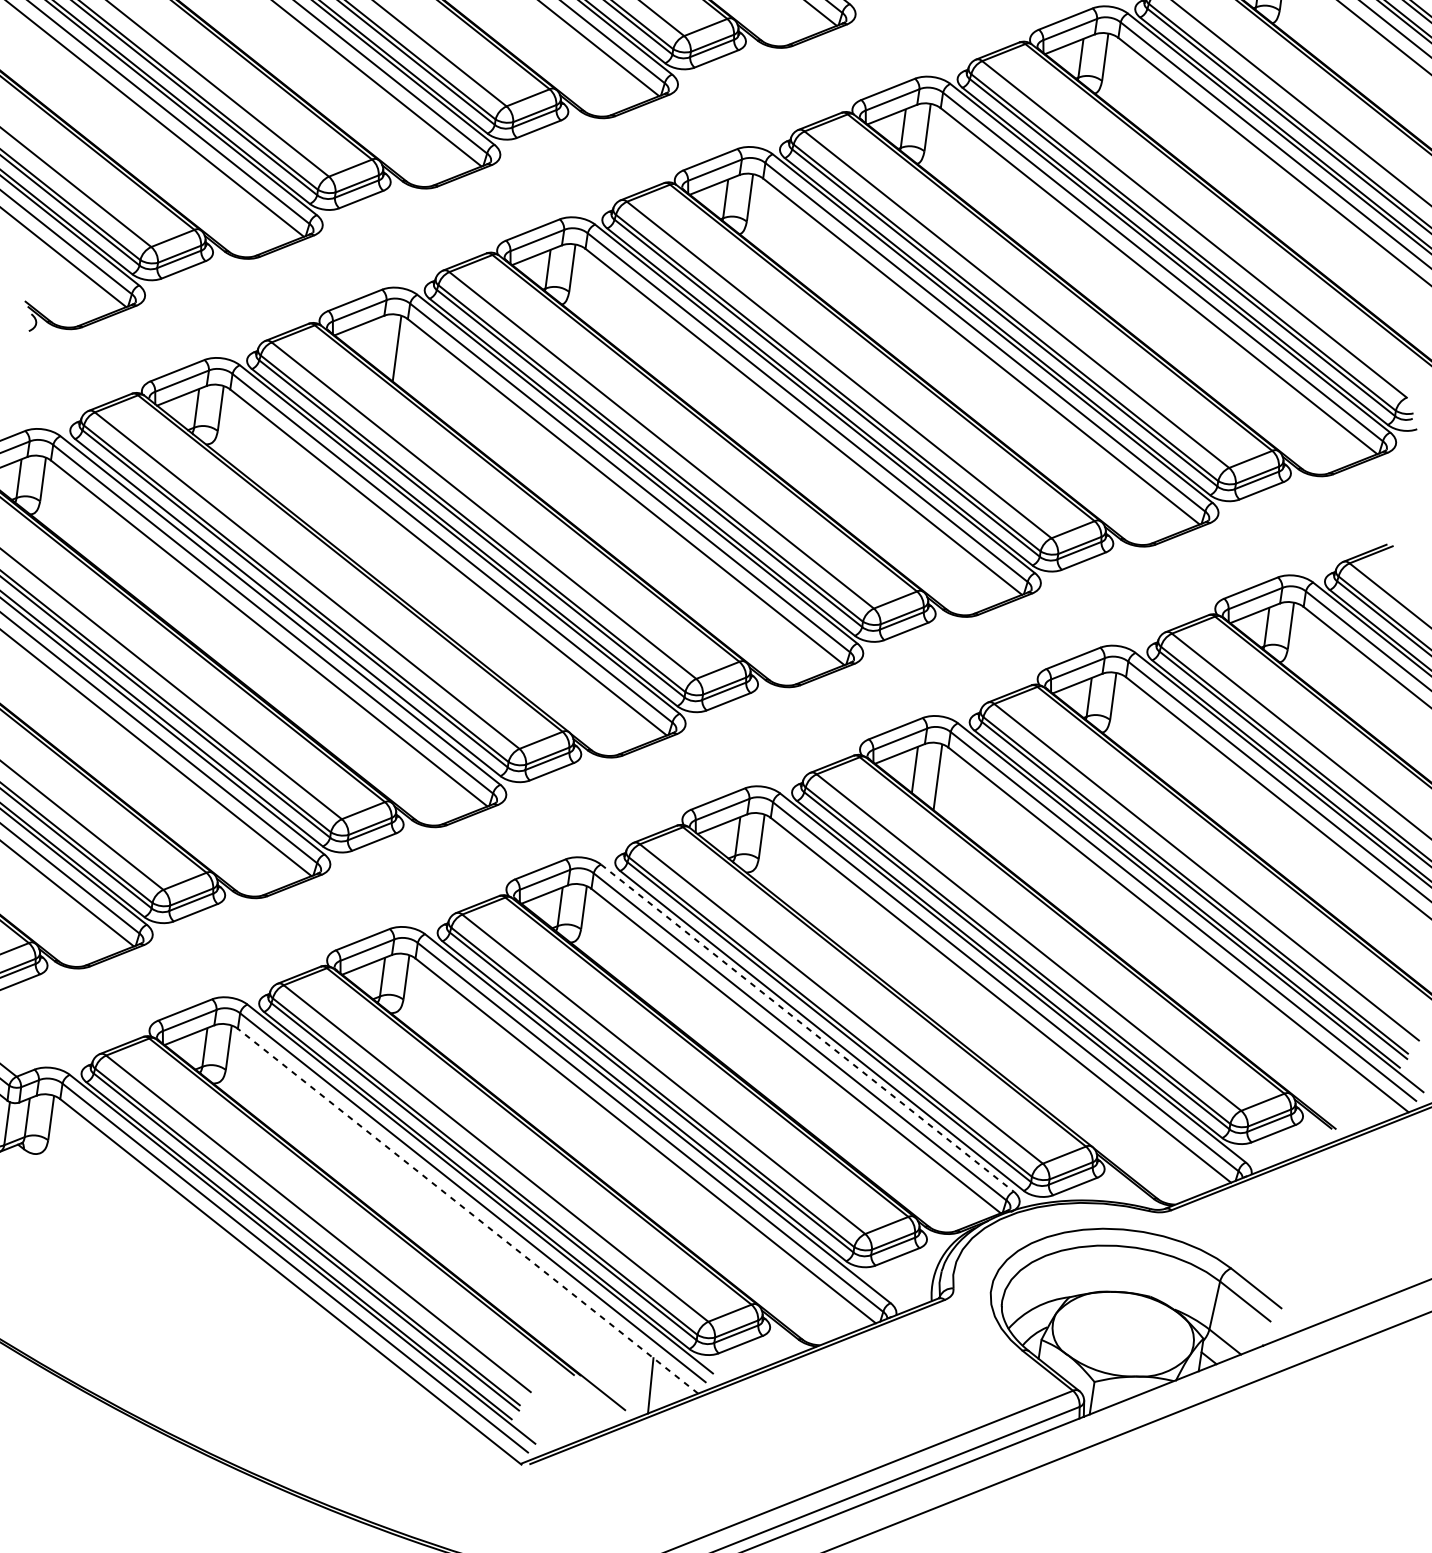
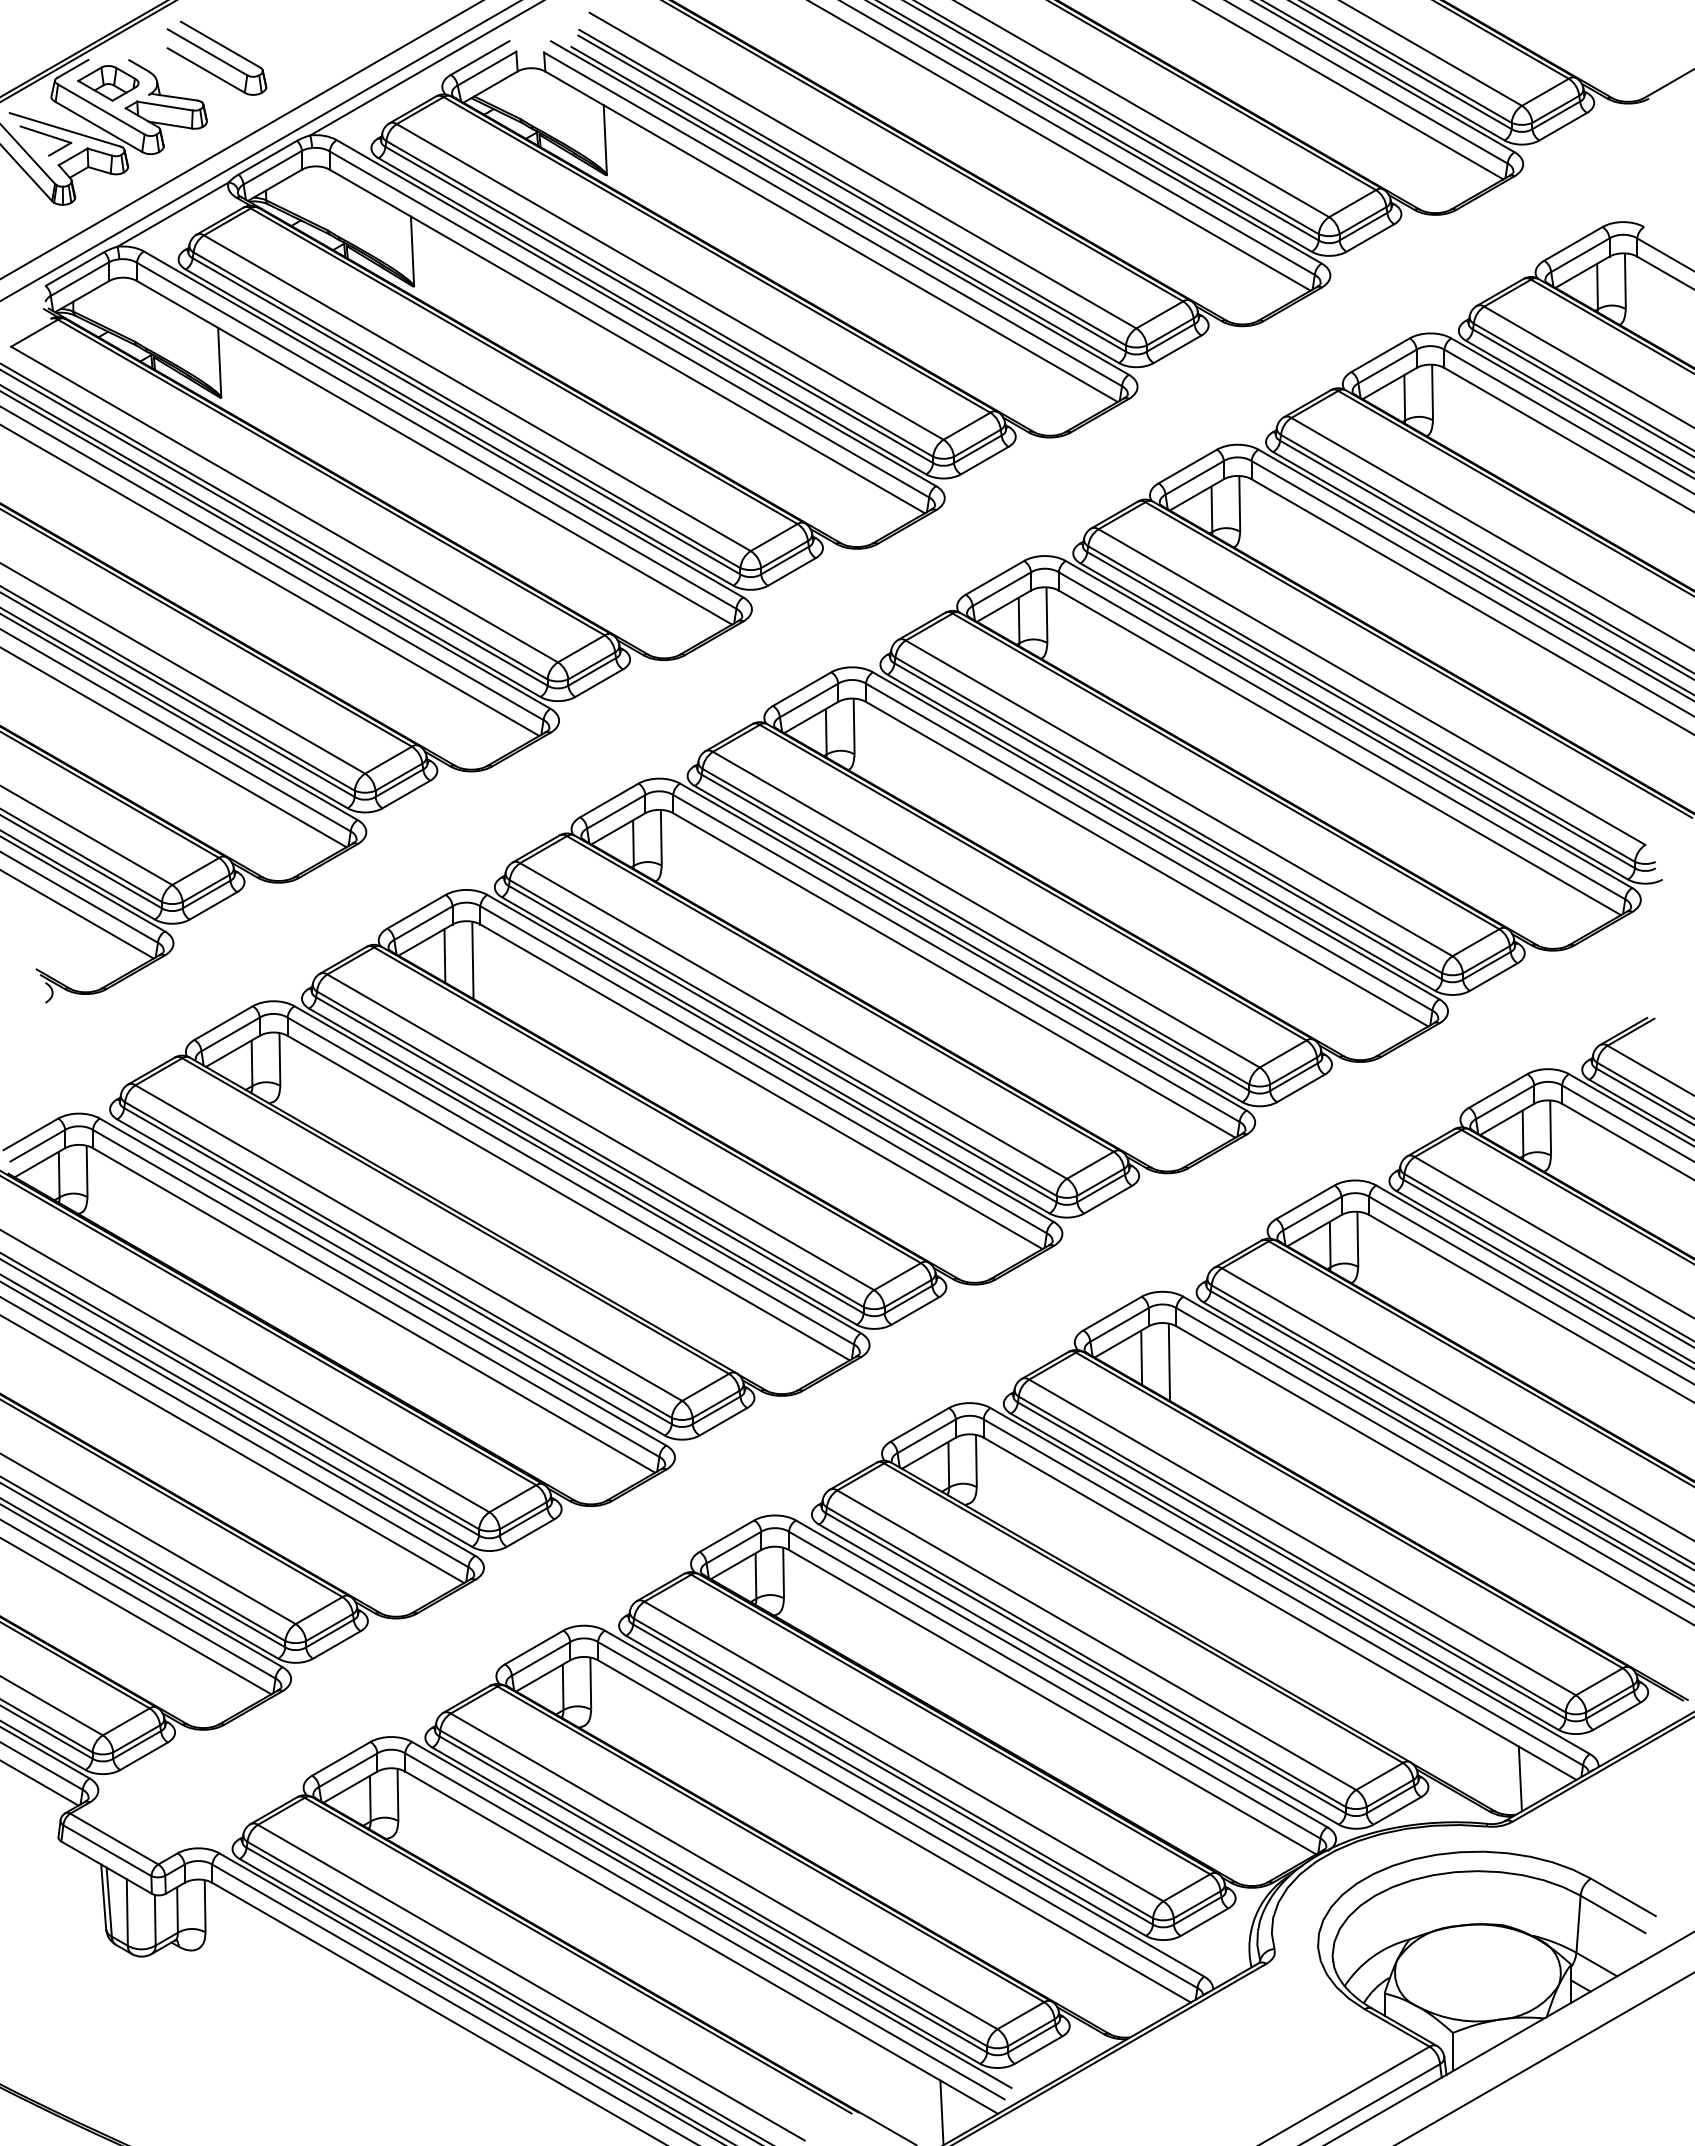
line: (373, 340) -> (444, 955), added
line: (807, 1027) -> (1061, 1673), dashed -> solid
line: (1182, 1174) -> (1519, 1778), added
line: (467, 1211) -> (701, 1942), dashed -> solid

